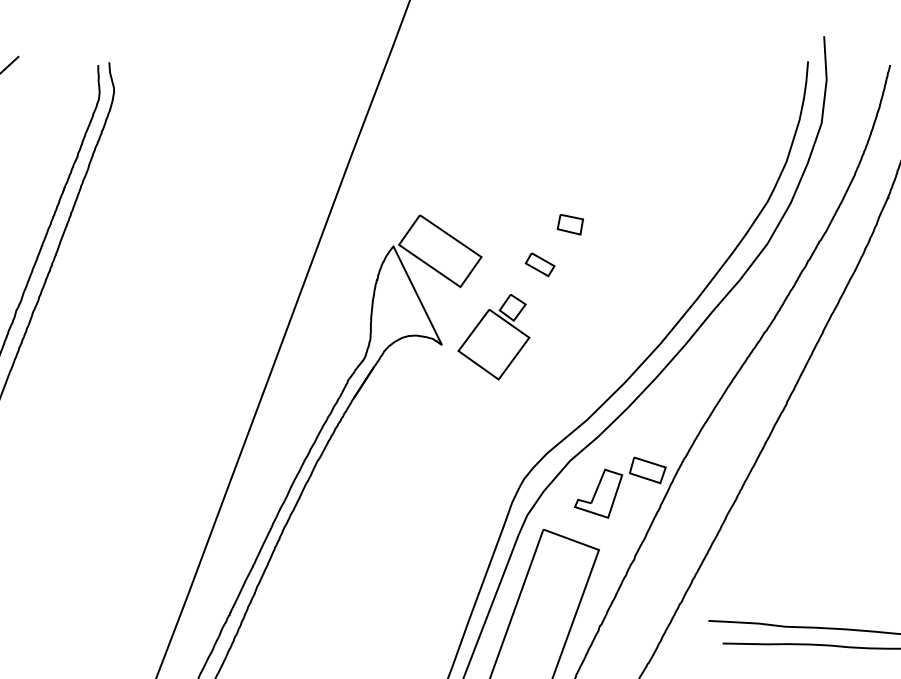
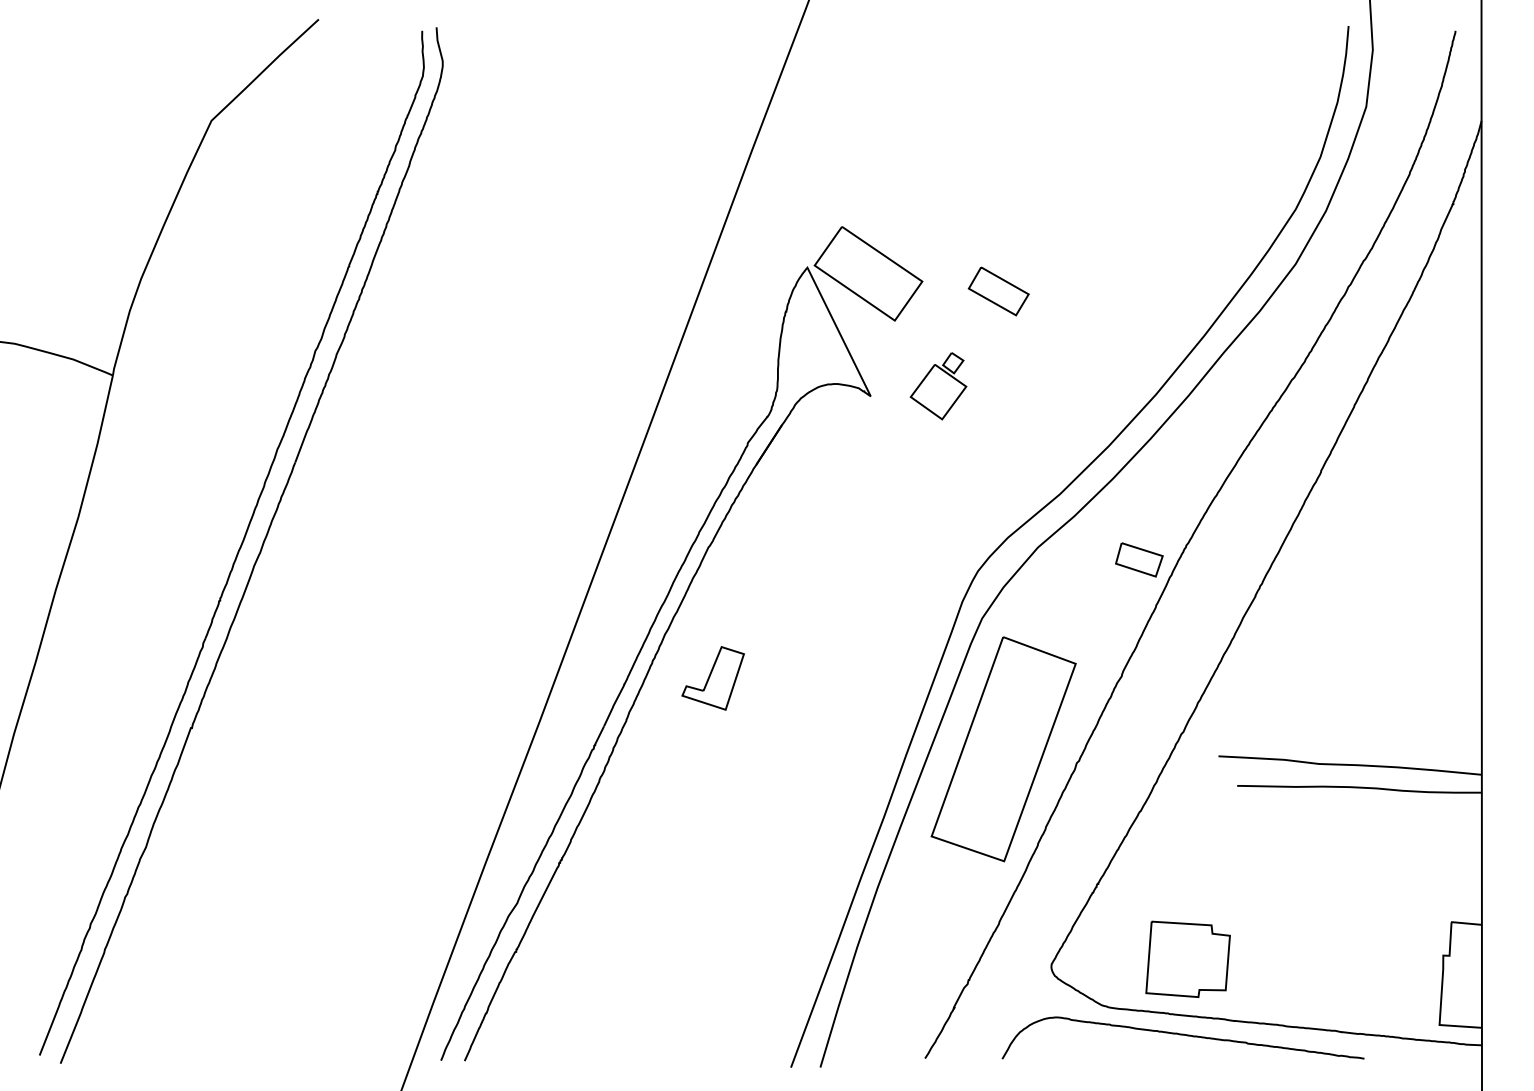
part: (569, 224) -> (1037, 238), removed
part: (539, 264) -> (998, 291), size x1.6
part: (493, 337) -> (938, 386), size x0.6
part: (598, 493) -> (712, 678), moved

